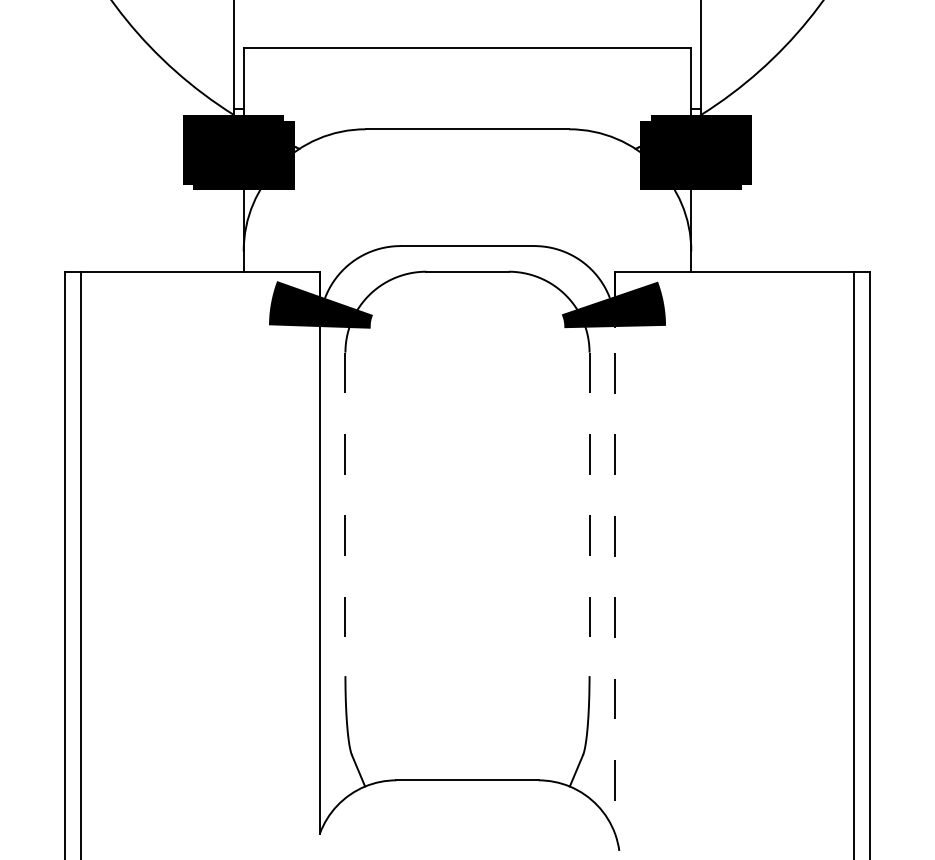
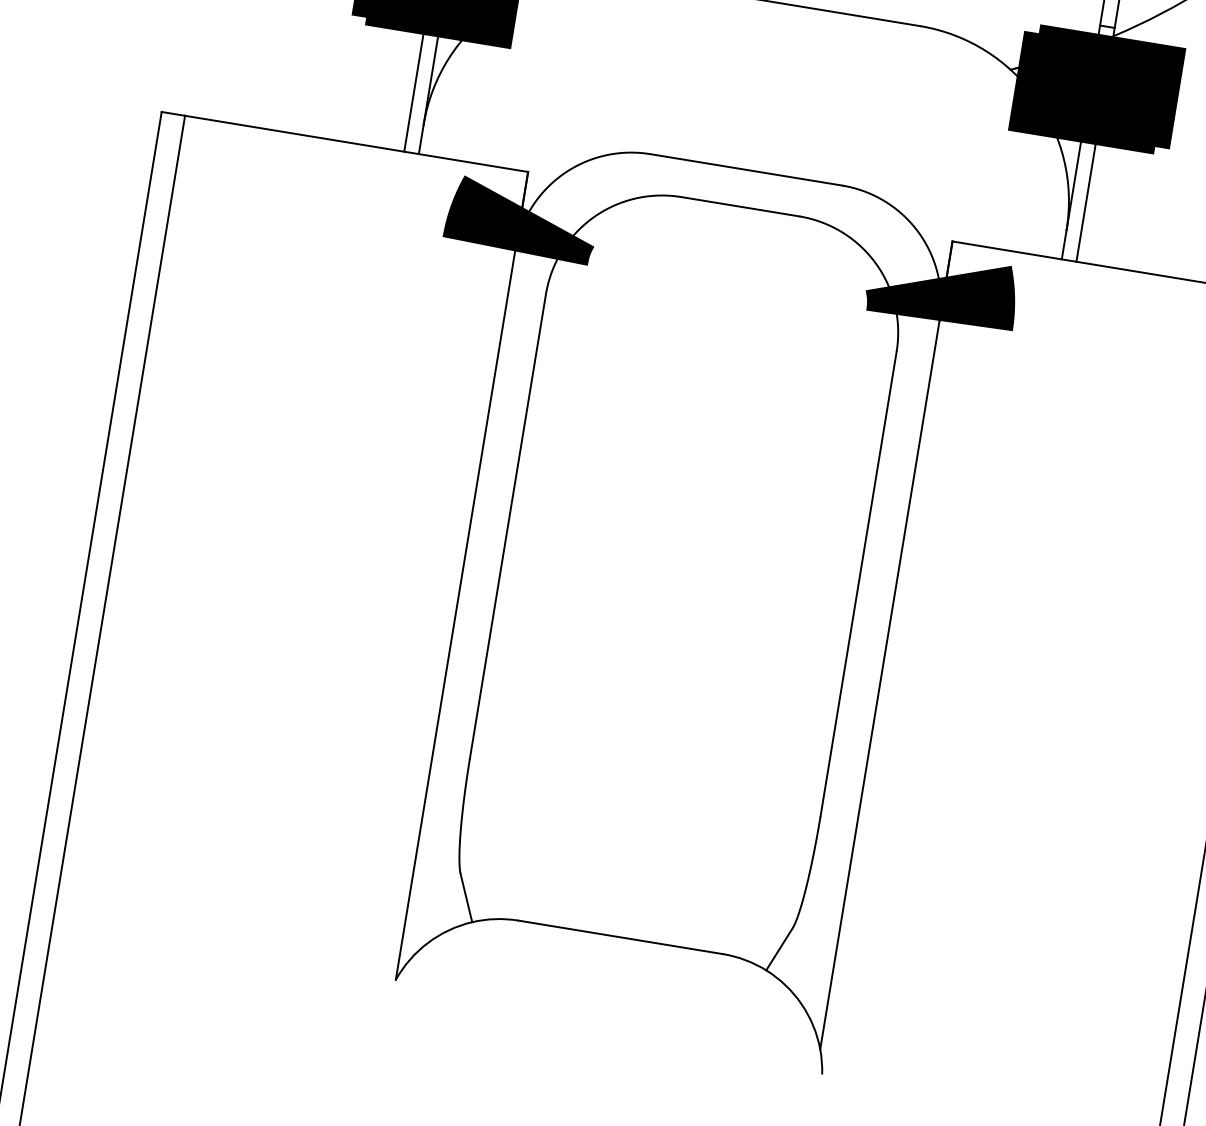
line: (233, 228) -> (414, 89), added
line: (701, 228) -> (1086, 199), added
line: (345, 514) -> (507, 526), dashed -> solid
line: (589, 514) -> (858, 584), dashed -> solid
line: (615, 553) -> (886, 646), dashed -> solid

